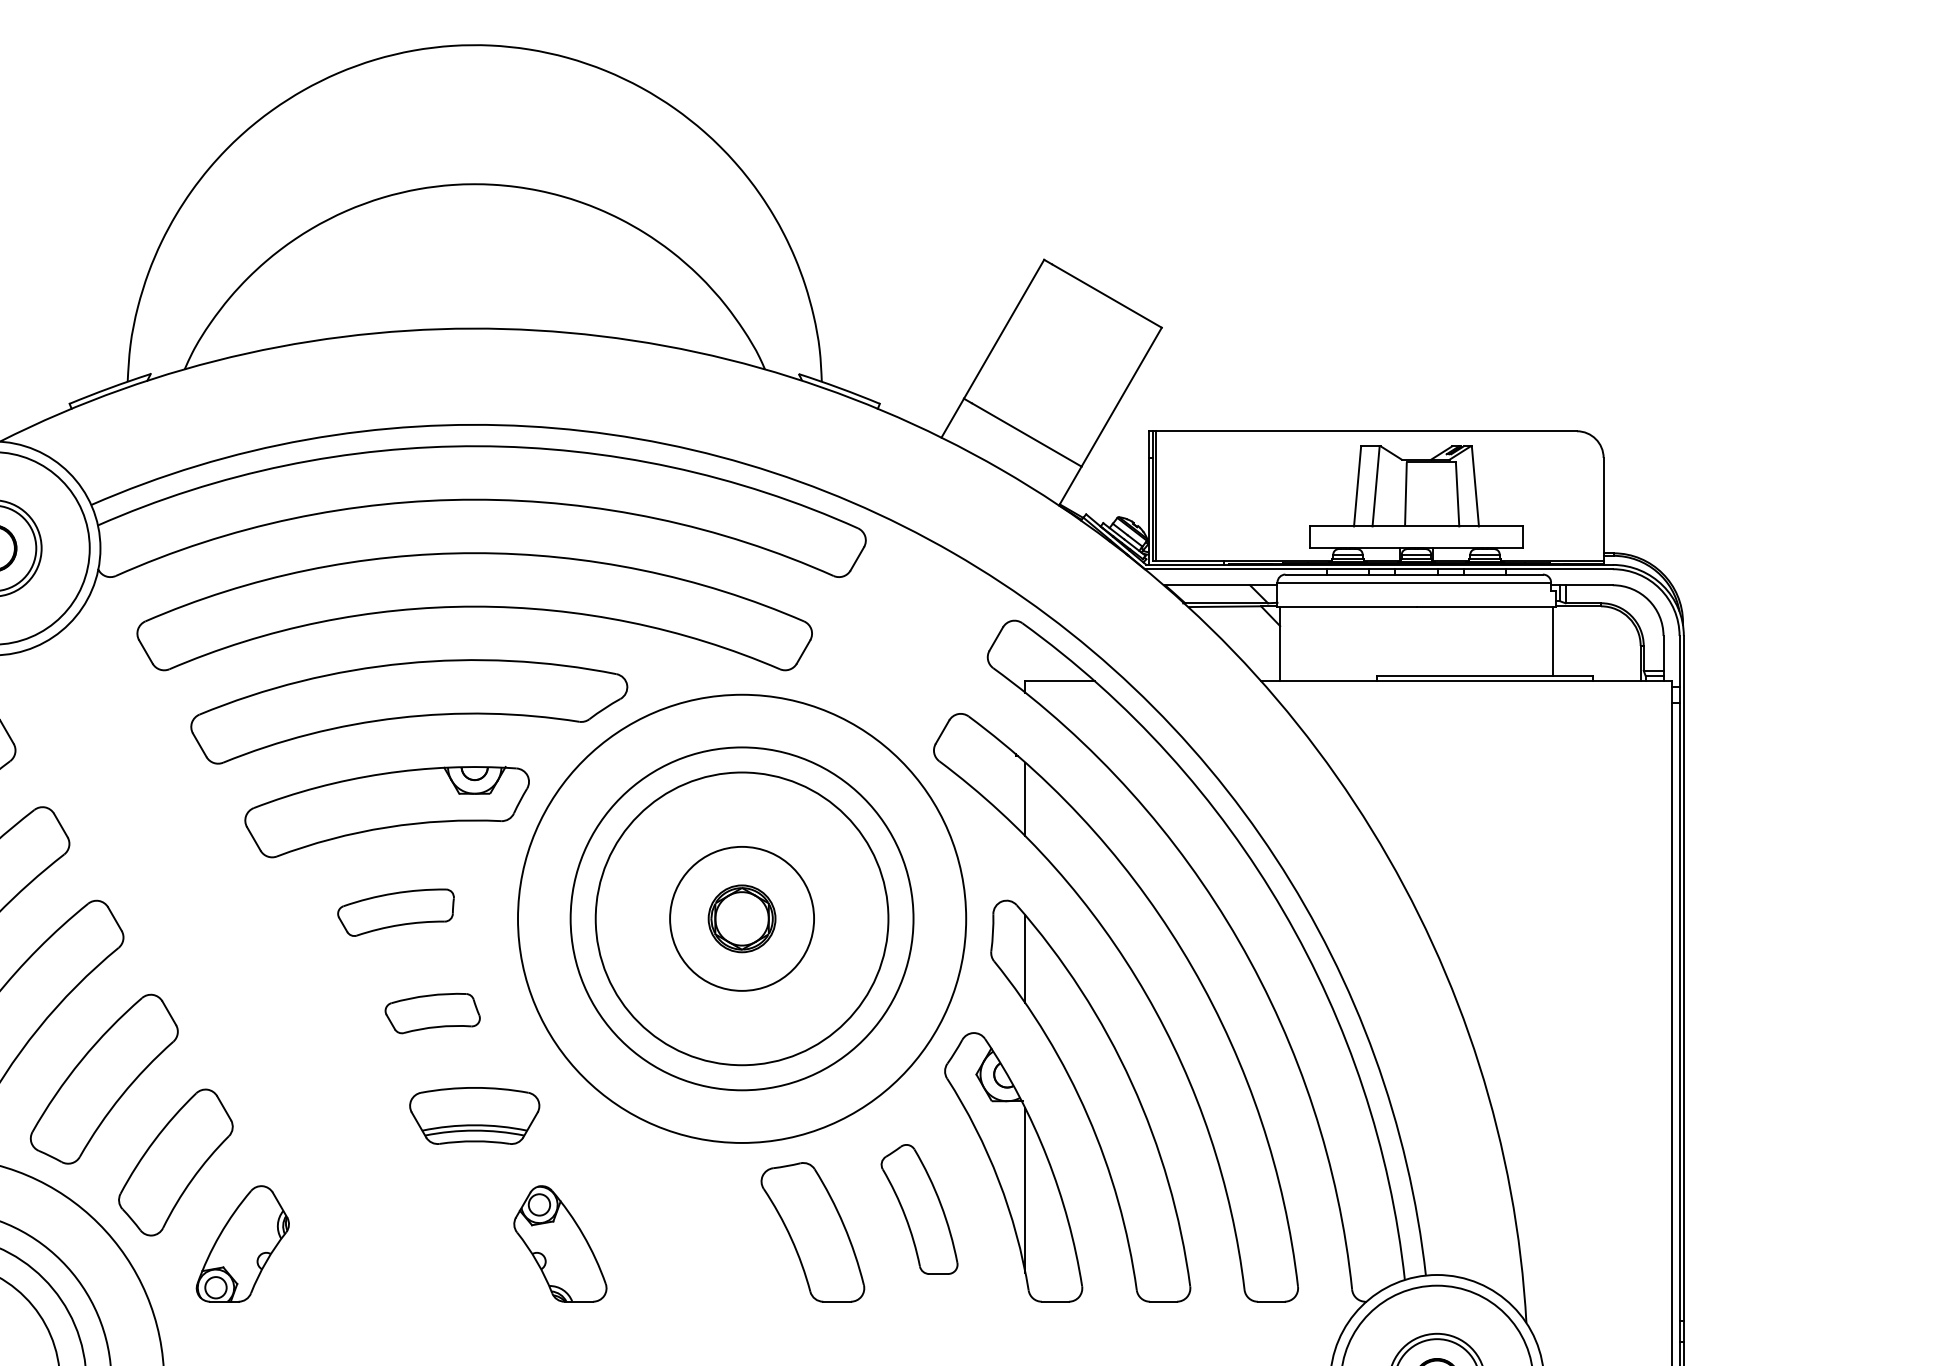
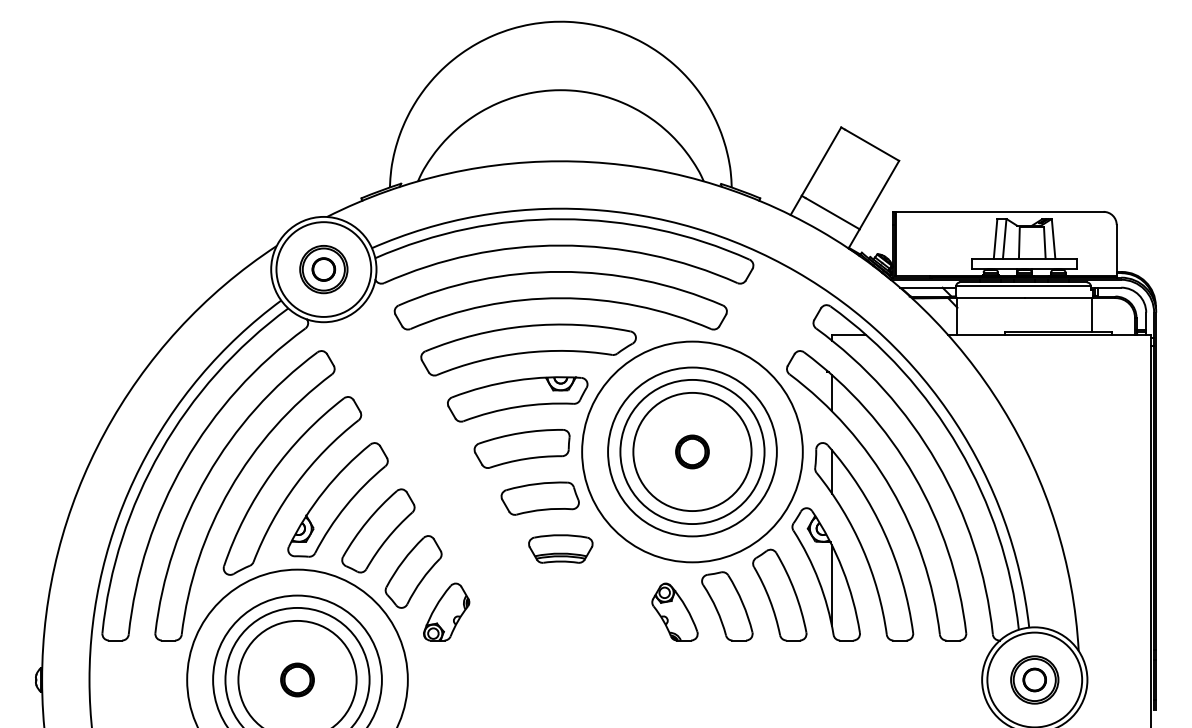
part: (394, 911) -> (521, 448), size x1.67
circle: (742, 917) -> (692, 451), size x1.67
part: (431, 1013) -> (539, 498), size x1.67
part: (918, 1208) -> (779, 594), size x1.43
part: (559, 1242) -> (674, 611), moved

